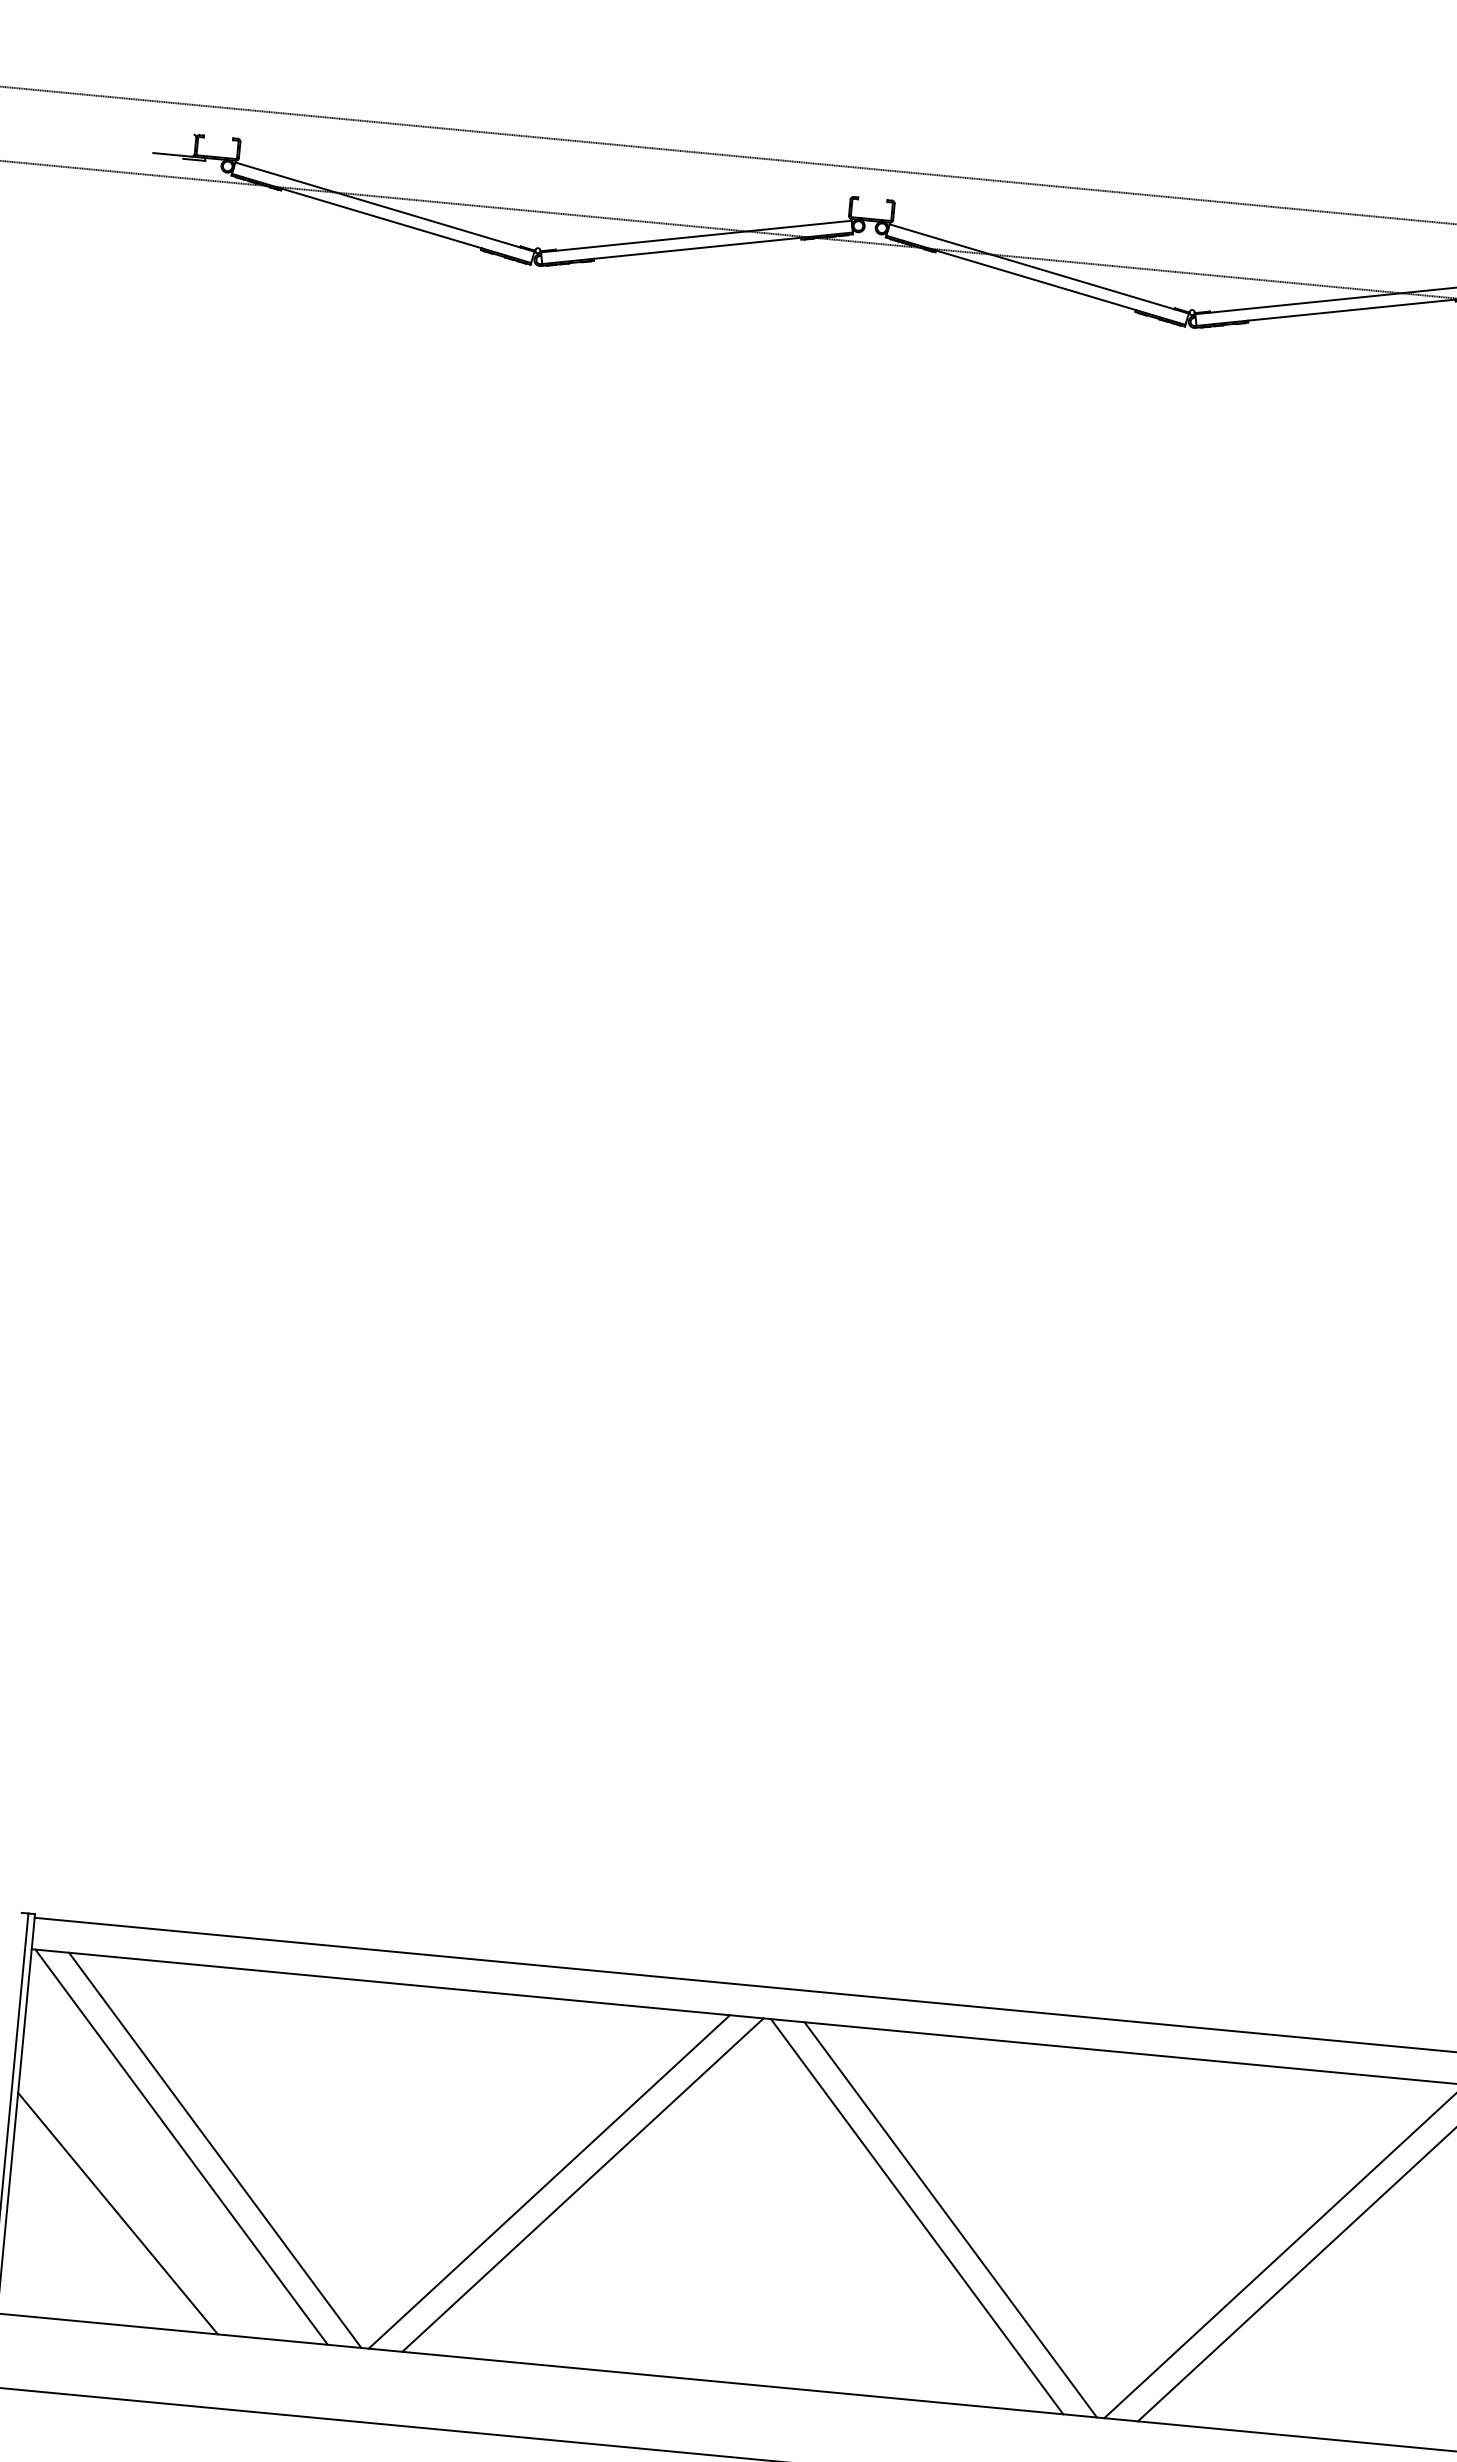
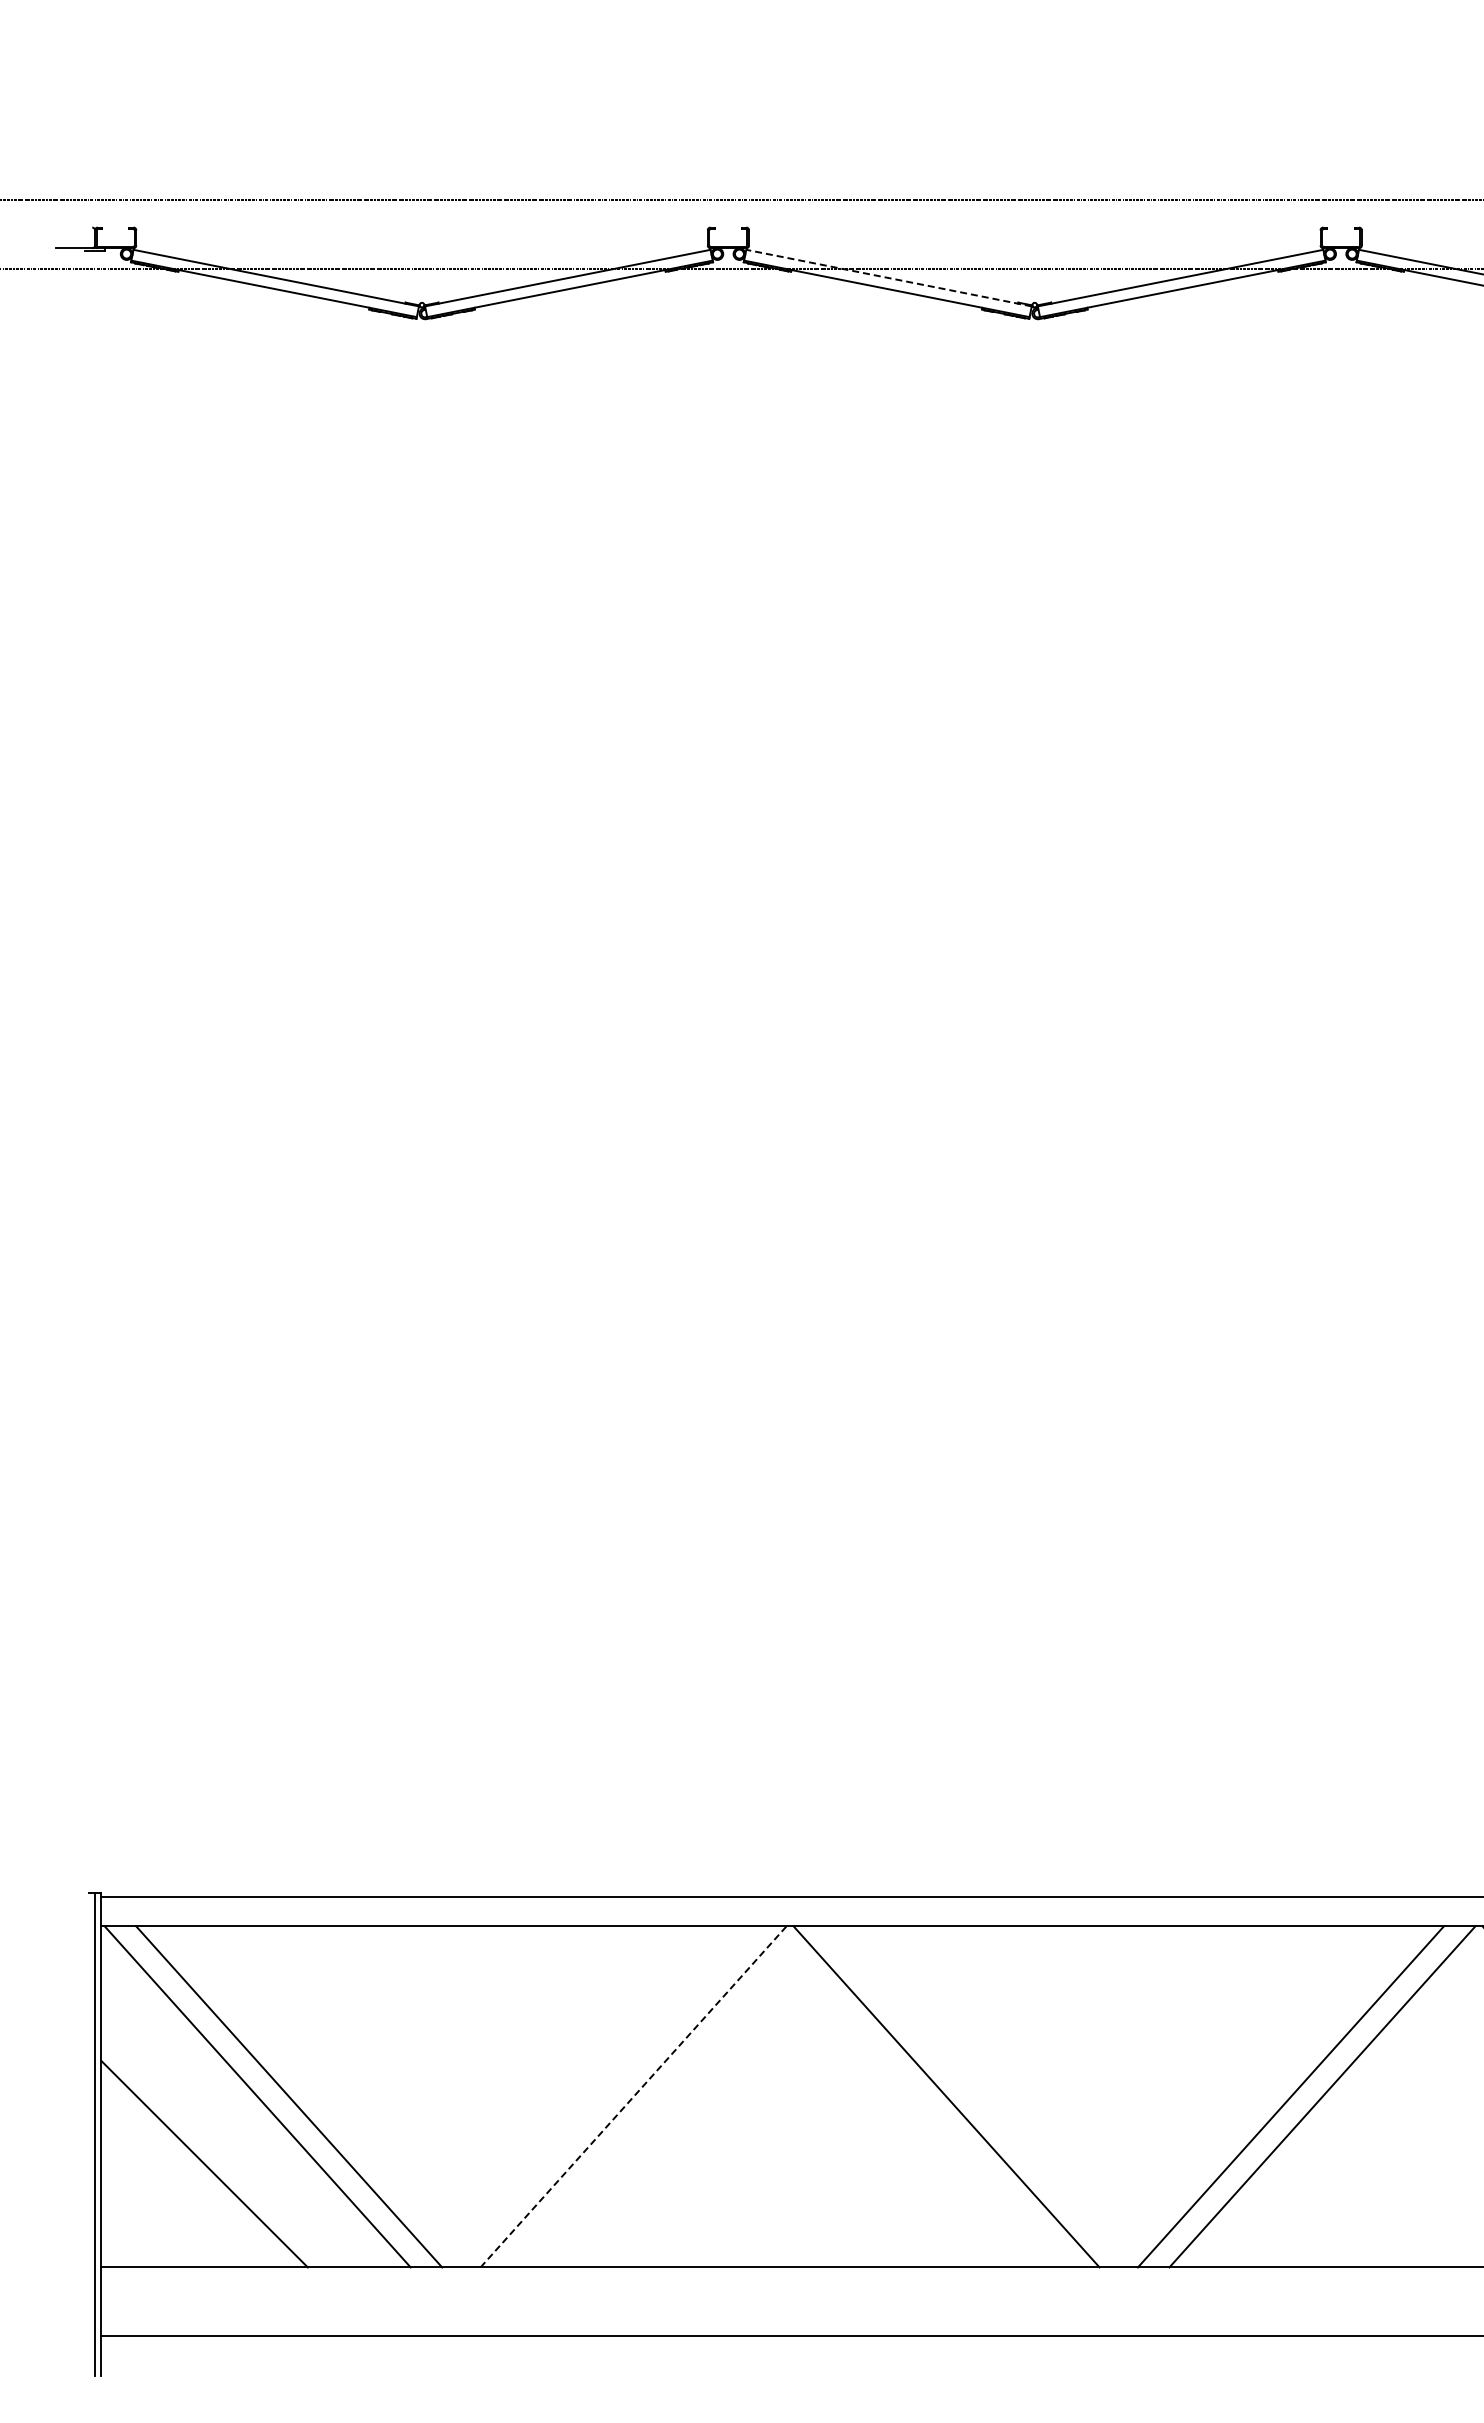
line: (1039, 269) -> (889, 278), solid -> dashed
line: (549, 2181) -> (602, 2096), removed
line: (582, 2184) -> (633, 2096), solid -> dashed
line: (951, 2219) -> (978, 2096), removed

